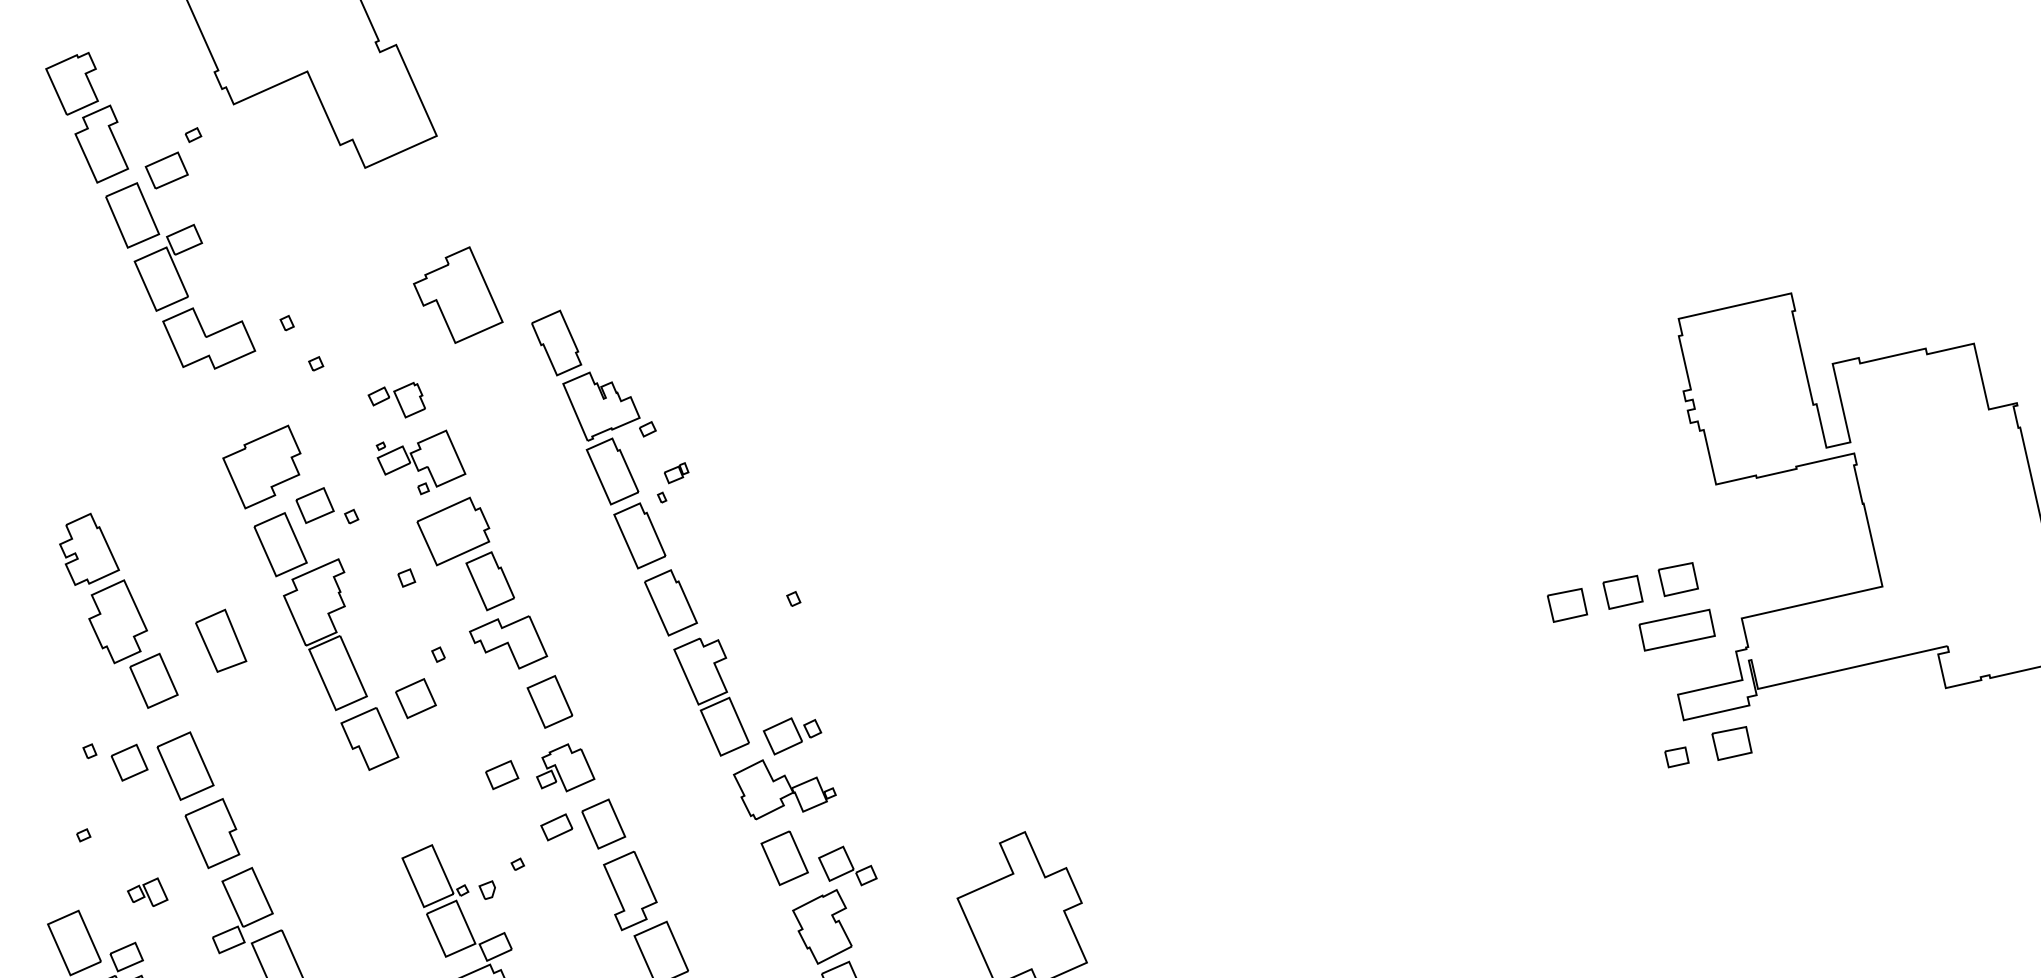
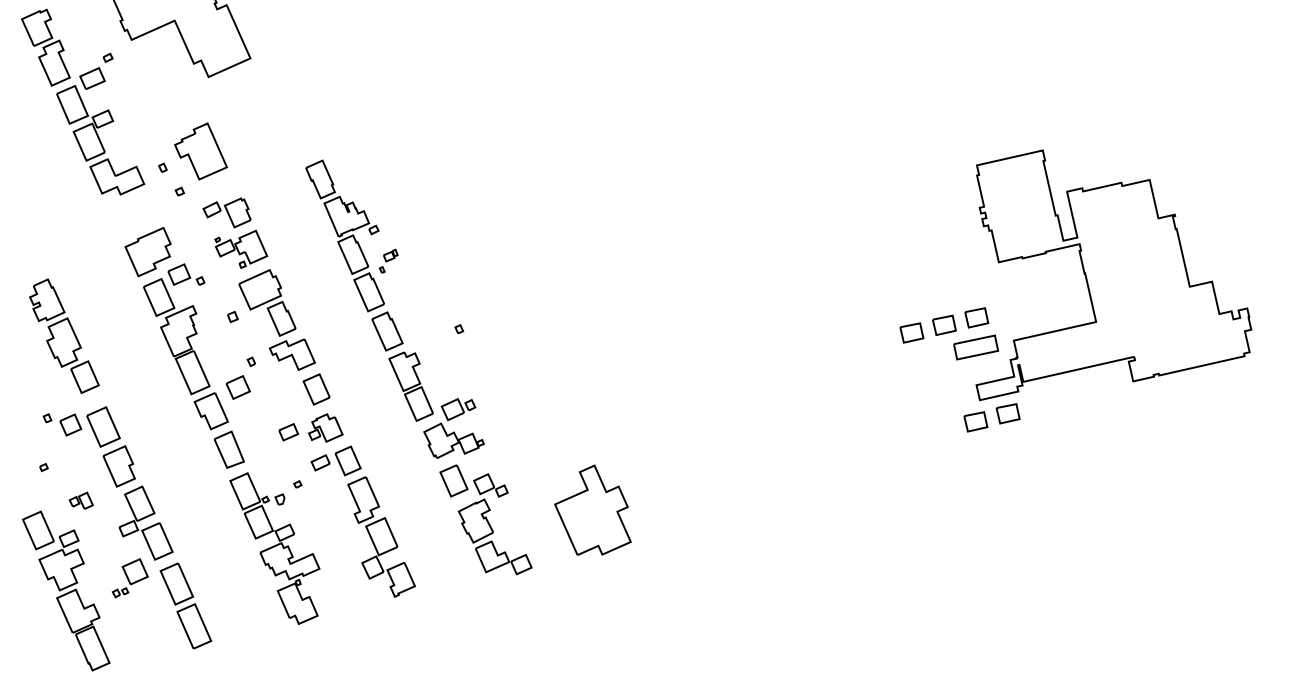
part: (457, 295) -> (200, 151), moved
part: (395, 399) -> (226, 212), size x1.43
part: (219, 640) -> (228, 449), moved
part: (1676, 756) -> (975, 421), size x1.67

